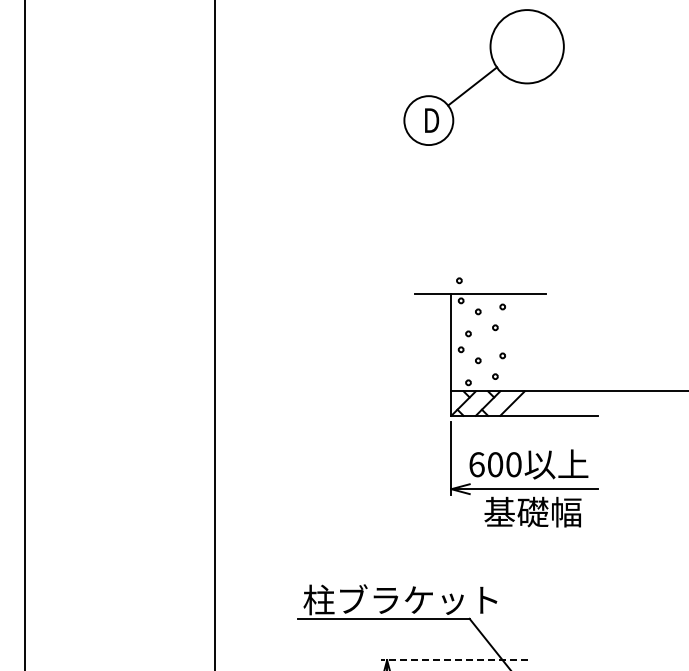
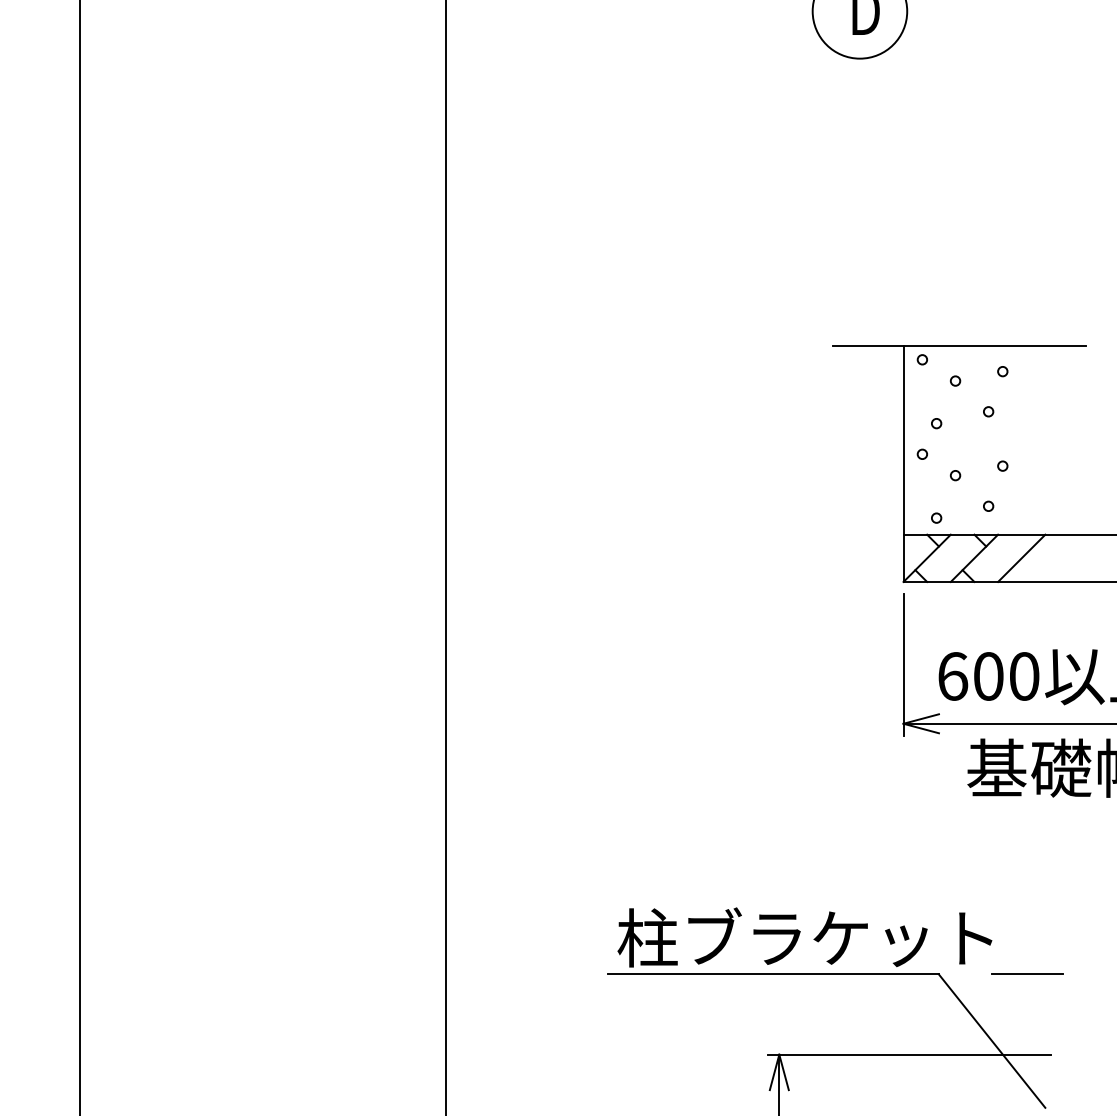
circle: (459, 280) -> (919, 320), removed
line: (515, 618) -> (1027, 973), added
line: (453, 660) -> (907, 1054), dashed -> solid

